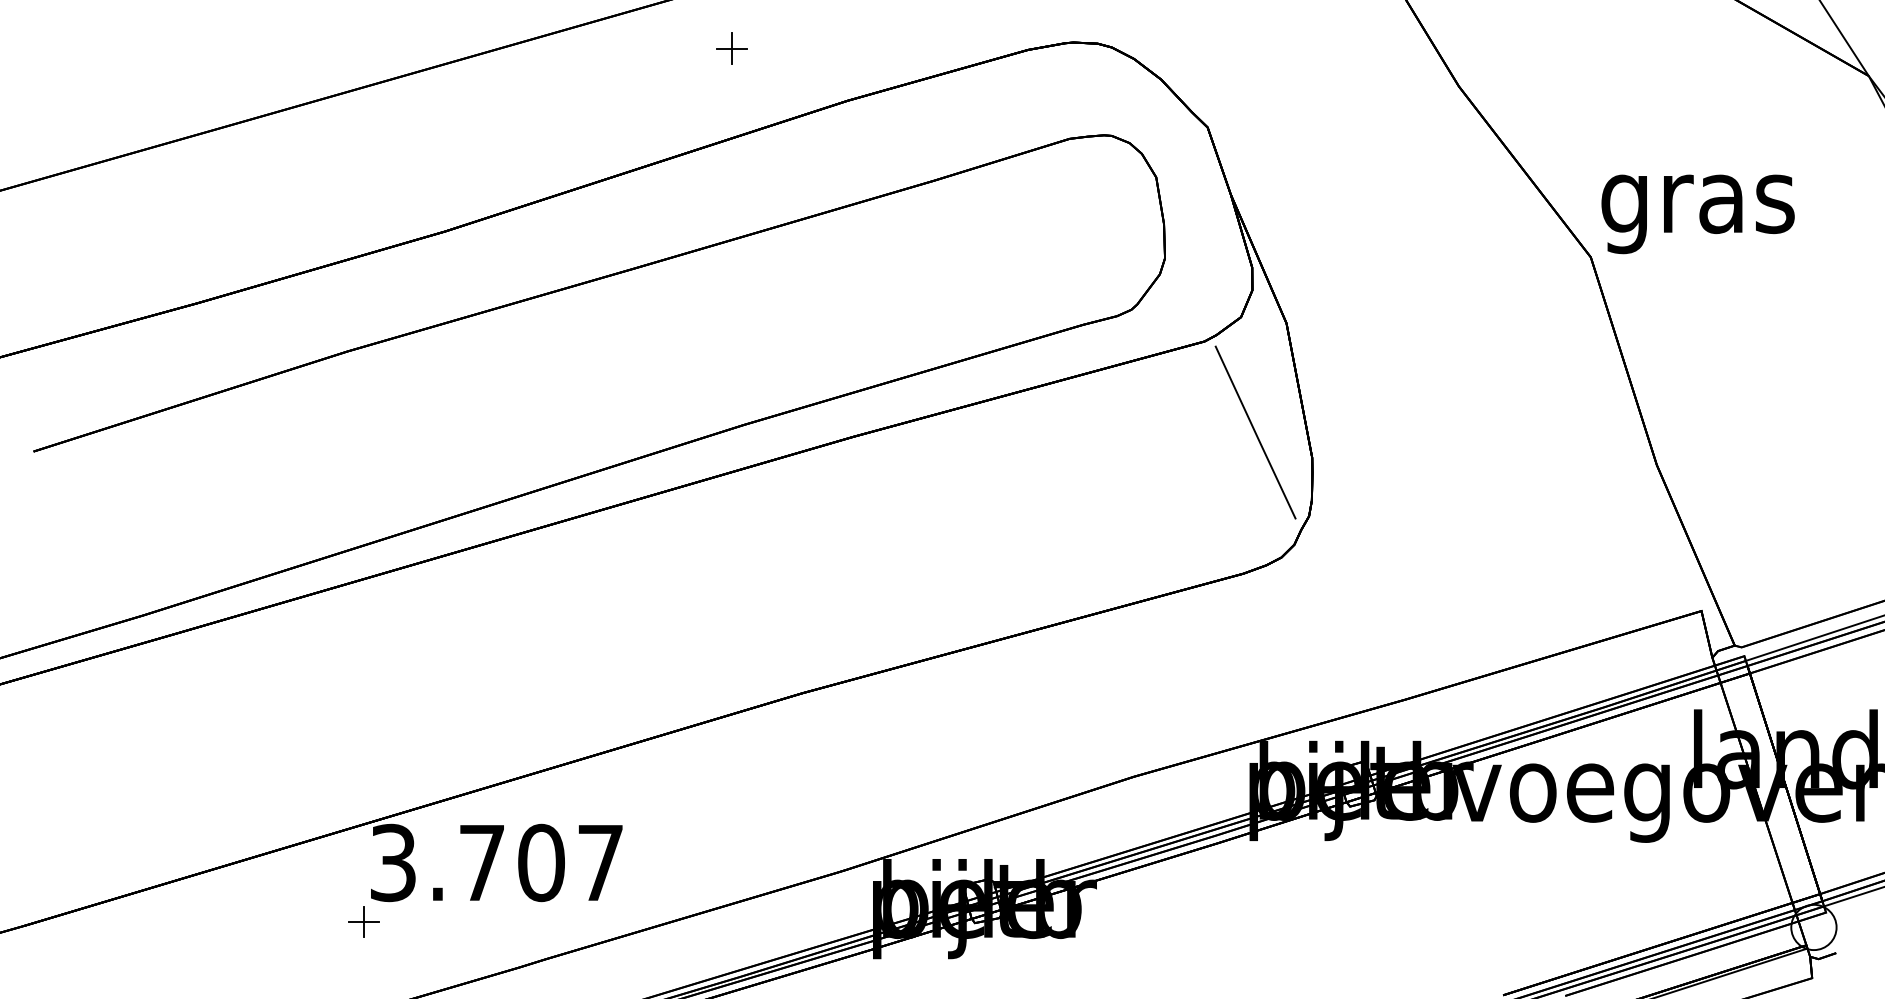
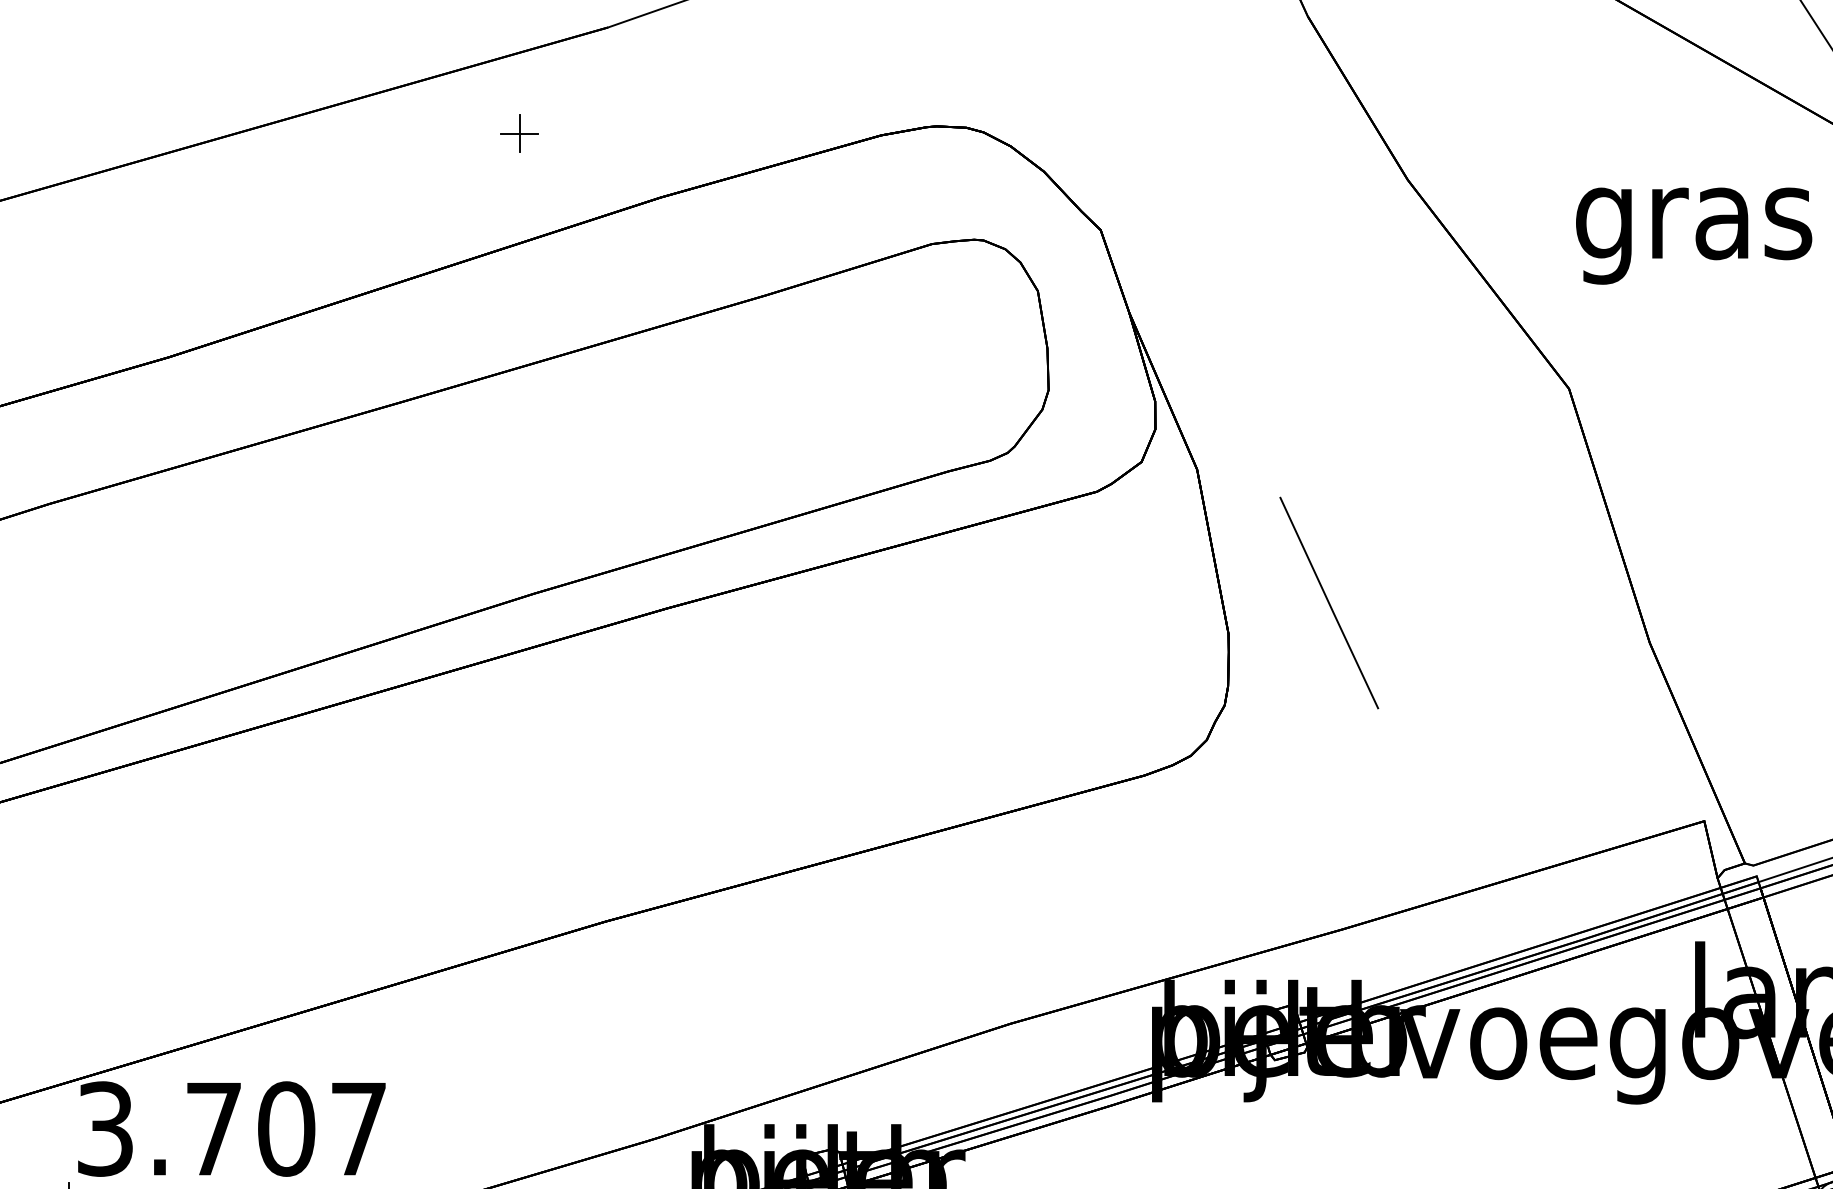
text: (1697, 214) -> (1693, 236), moved
line: (1255, 432) -> (1329, 602), moved

